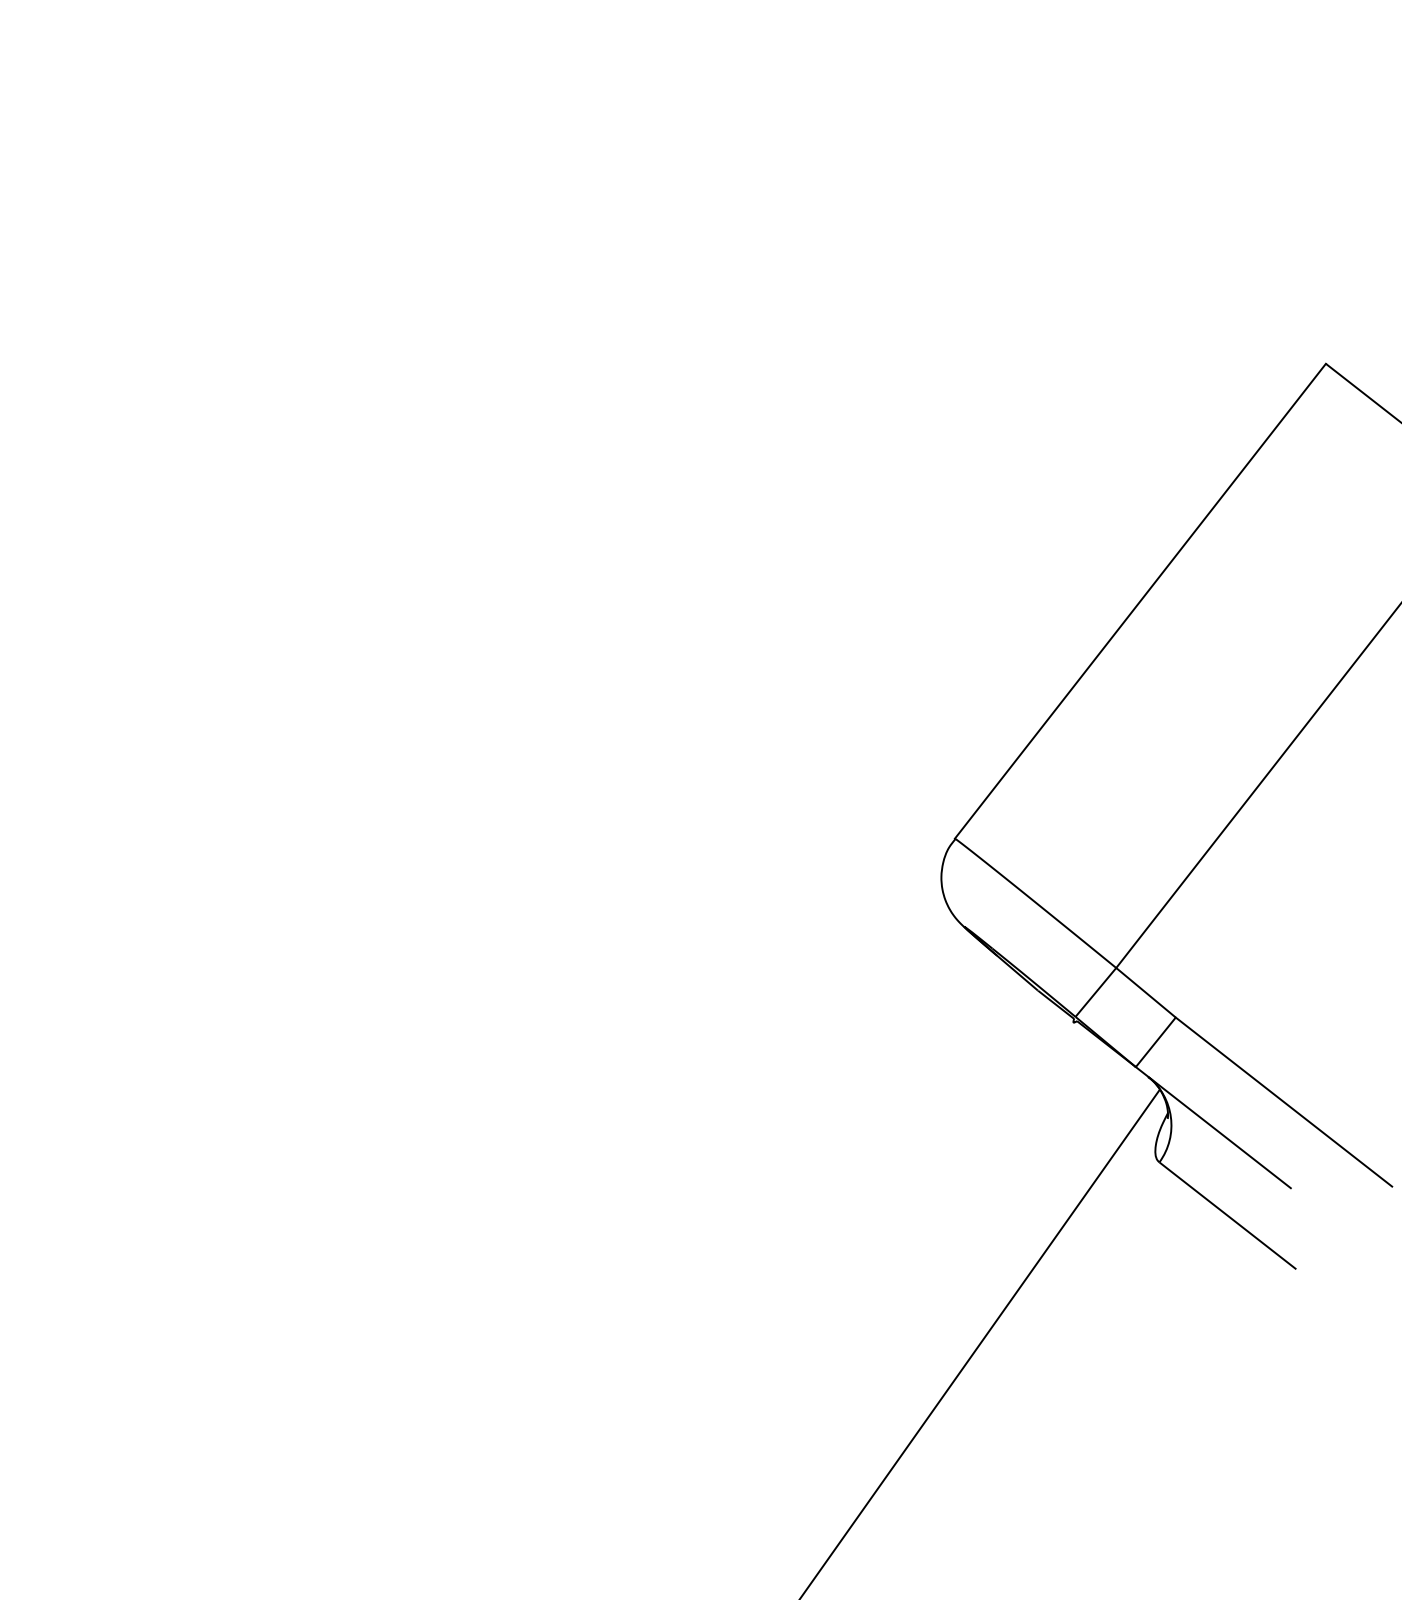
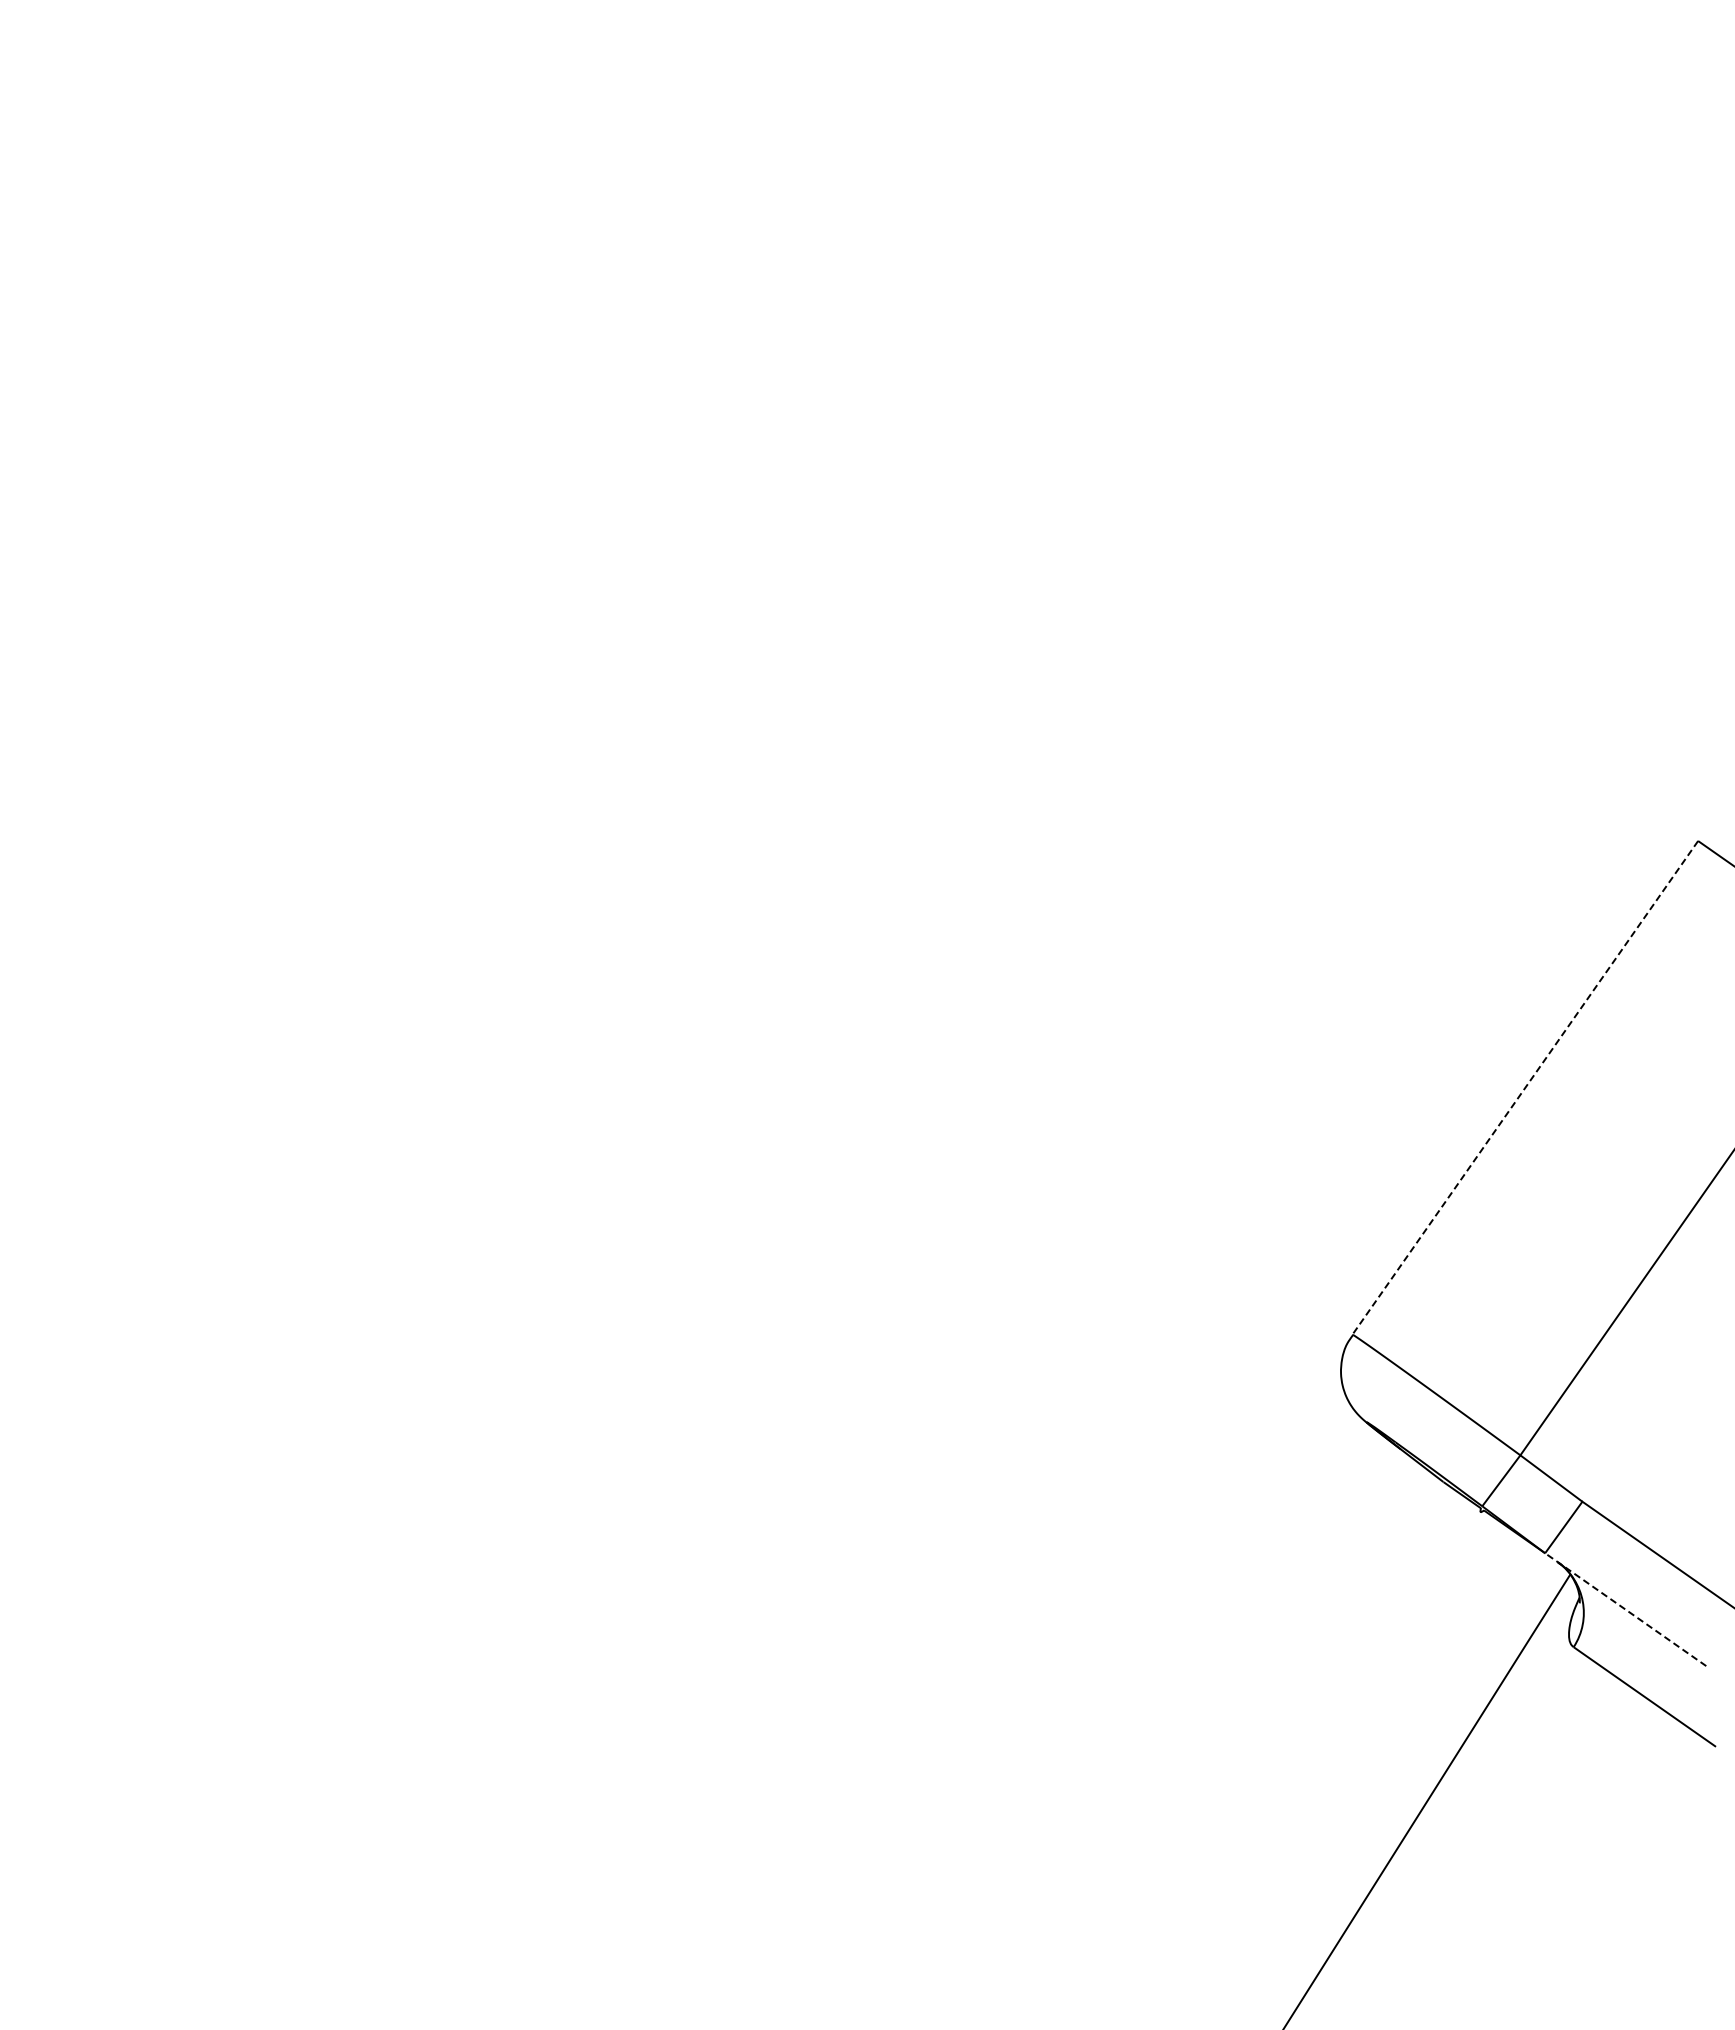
line: (1140, 601) -> (1525, 1088), solid -> dashed
line: (1213, 1127) -> (1625, 1609), solid -> dashed

